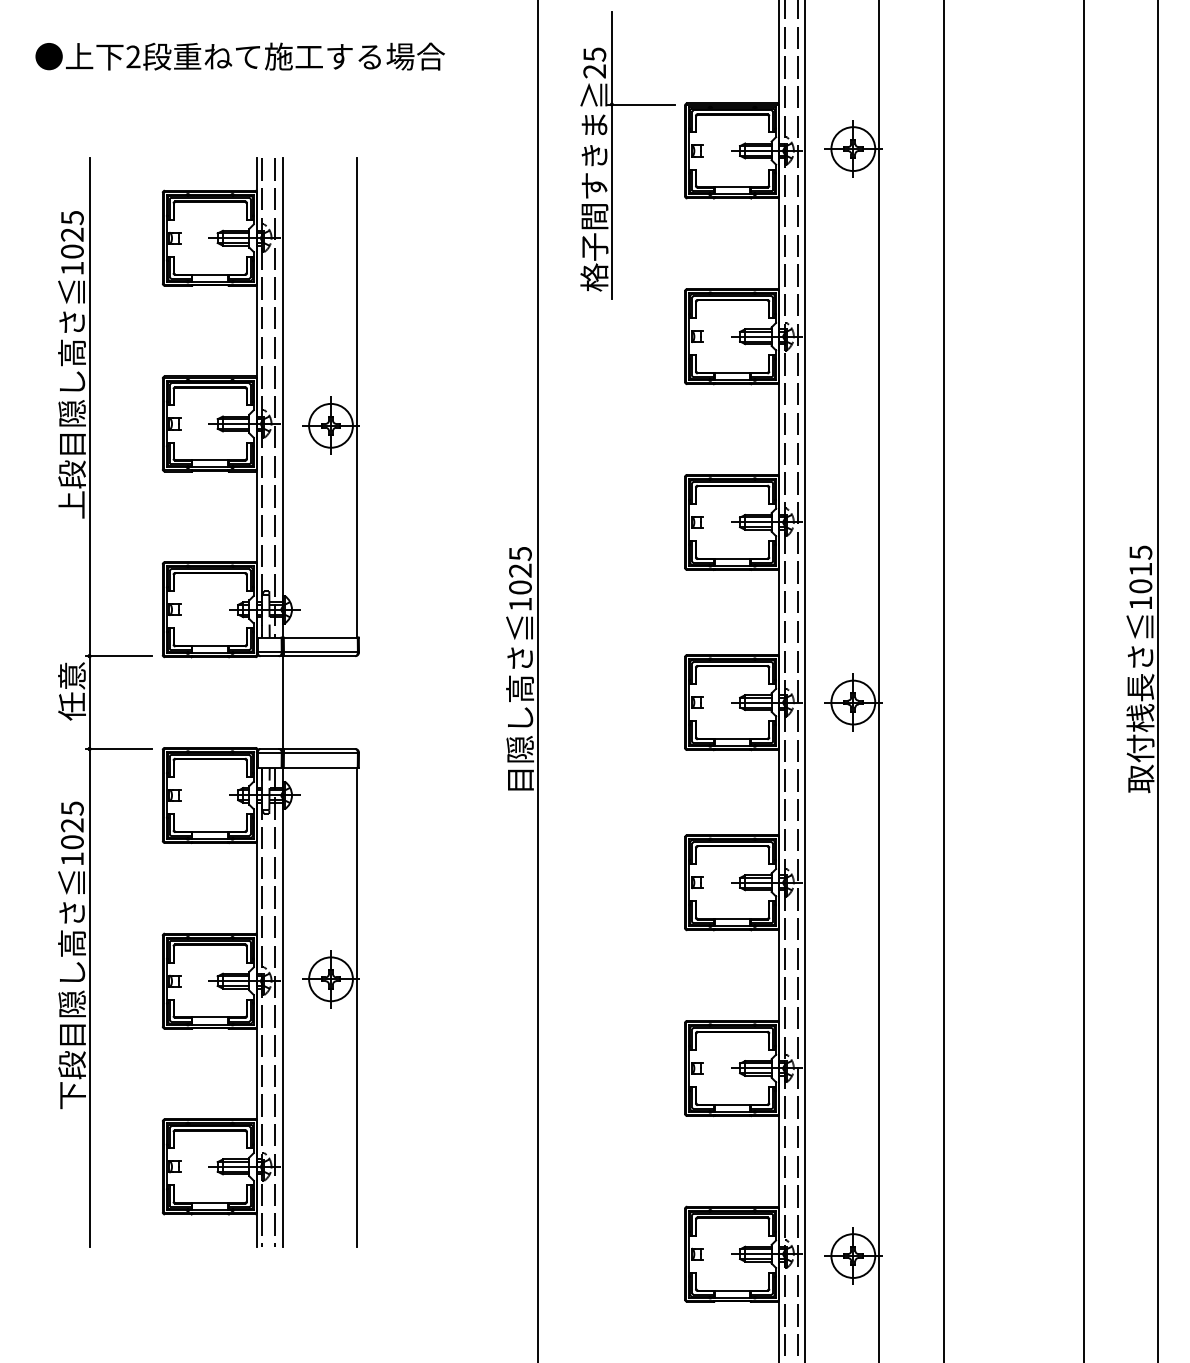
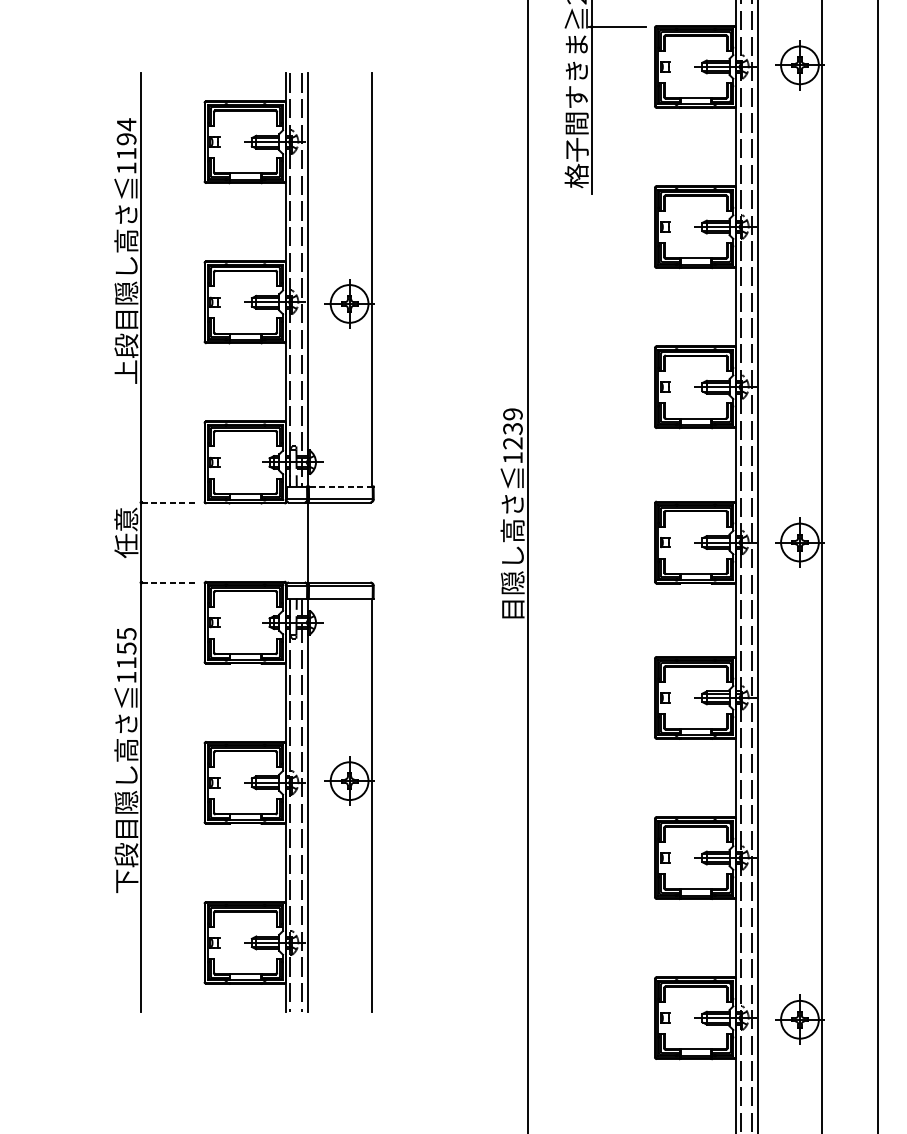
text: (72, 234) -> (126, 138), 1025 -> 1194
text: (520, 570) -> (512, 428), 1025 -> 1239
line: (320, 637) -> (340, 486), solid -> dashed
line: (118, 656) -> (166, 502), solid -> dashed
line: (118, 749) -> (166, 583), solid -> dashed
text: (72, 833) -> (126, 655), 1025 -> 1155

